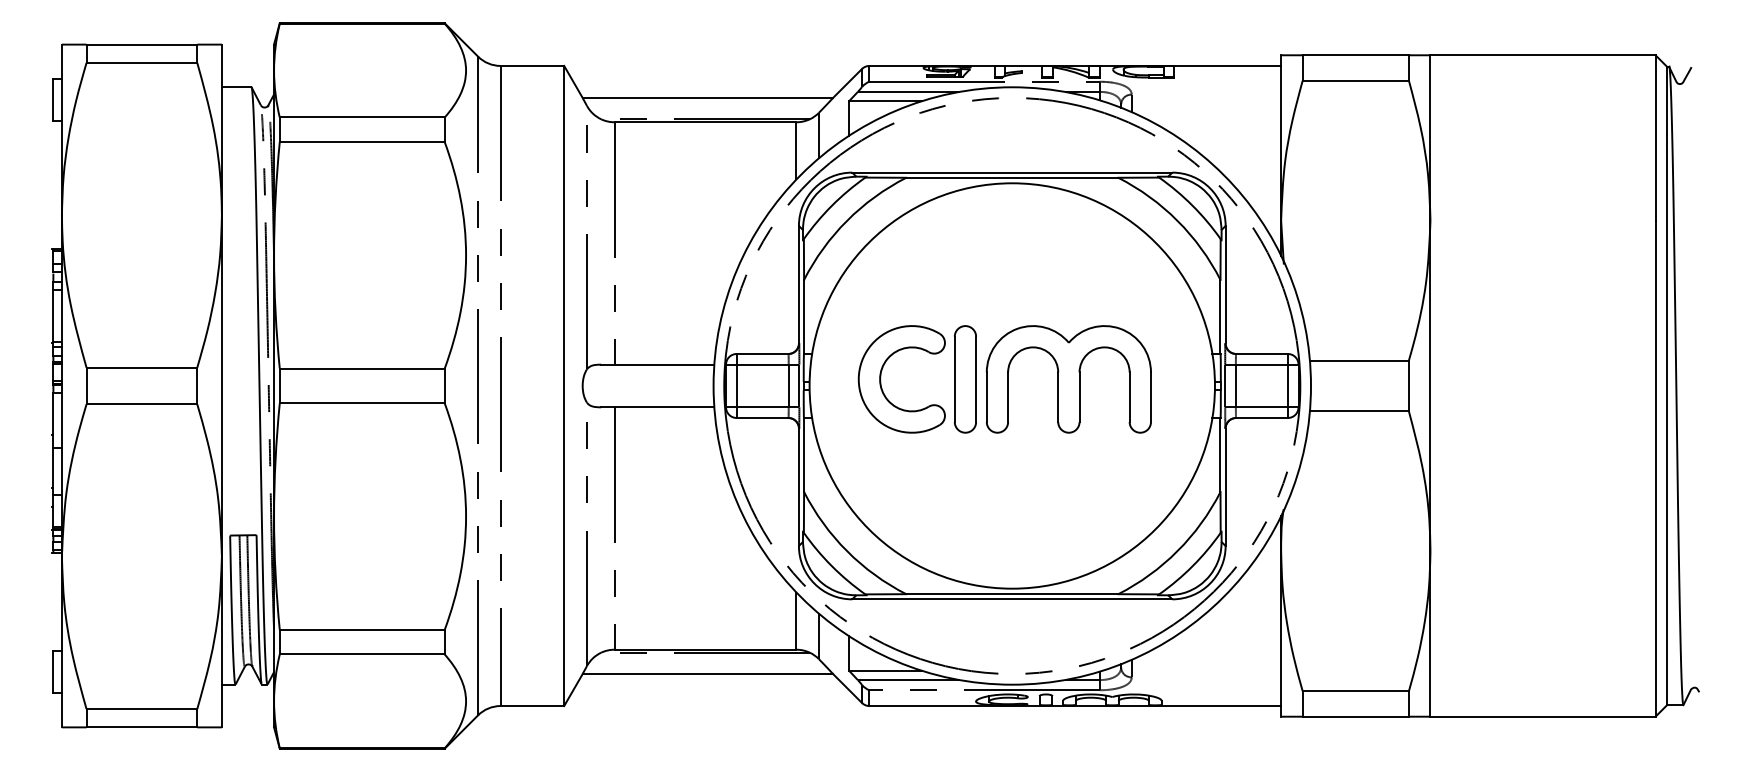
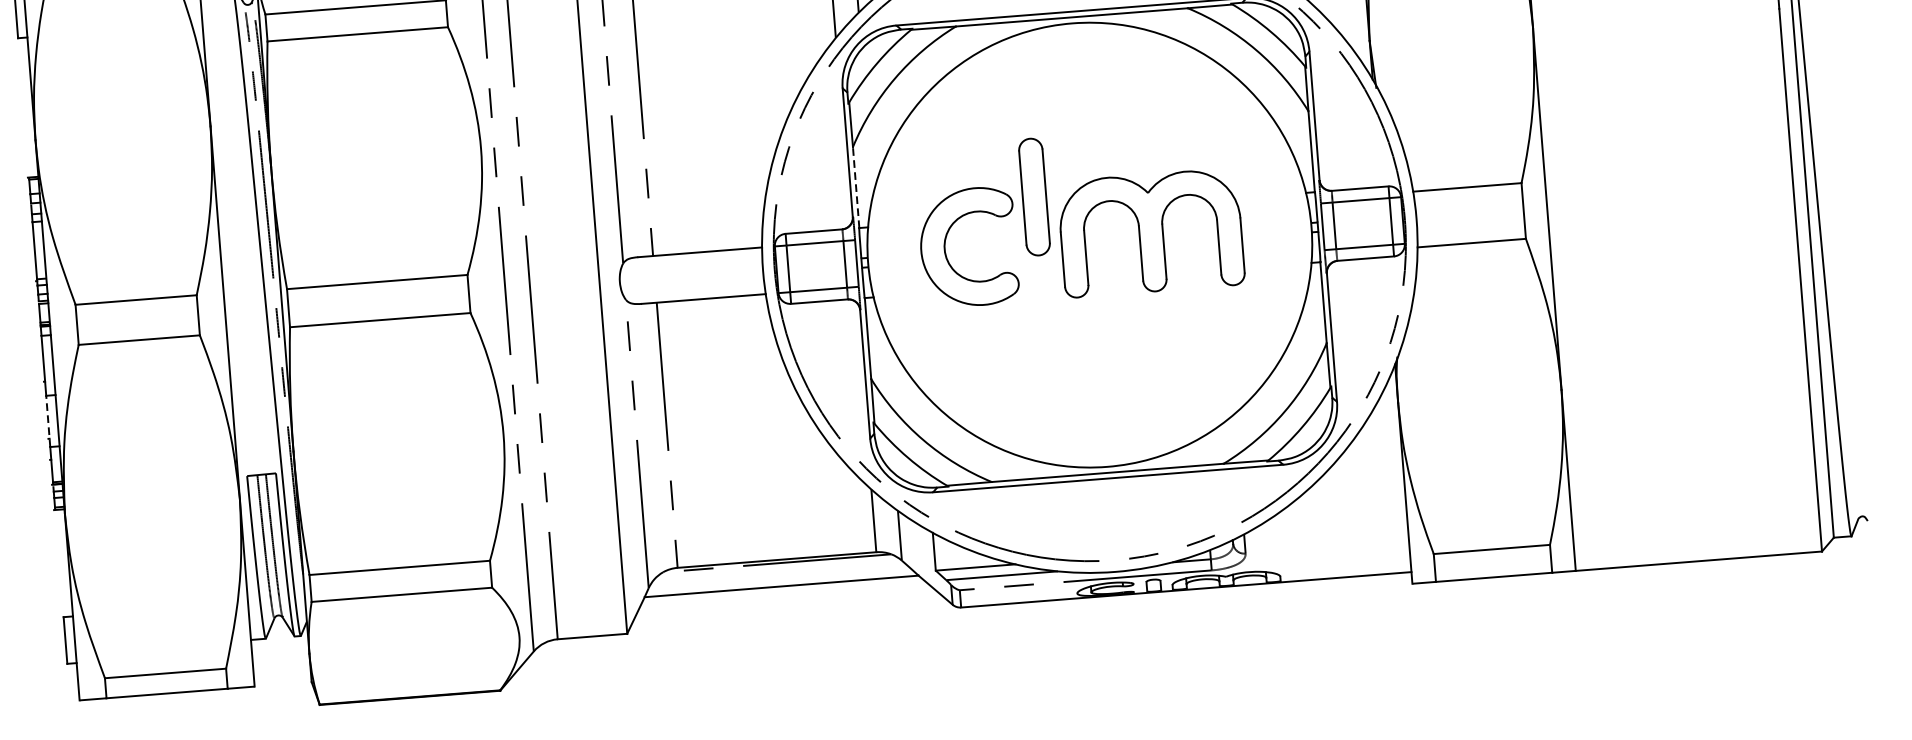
line: (804, 316) -> (856, 187), solid -> dashed
part: (964, 379) -> (1033, 197), moved
line: (53, 471) -> (48, 421), solid -> dashed

